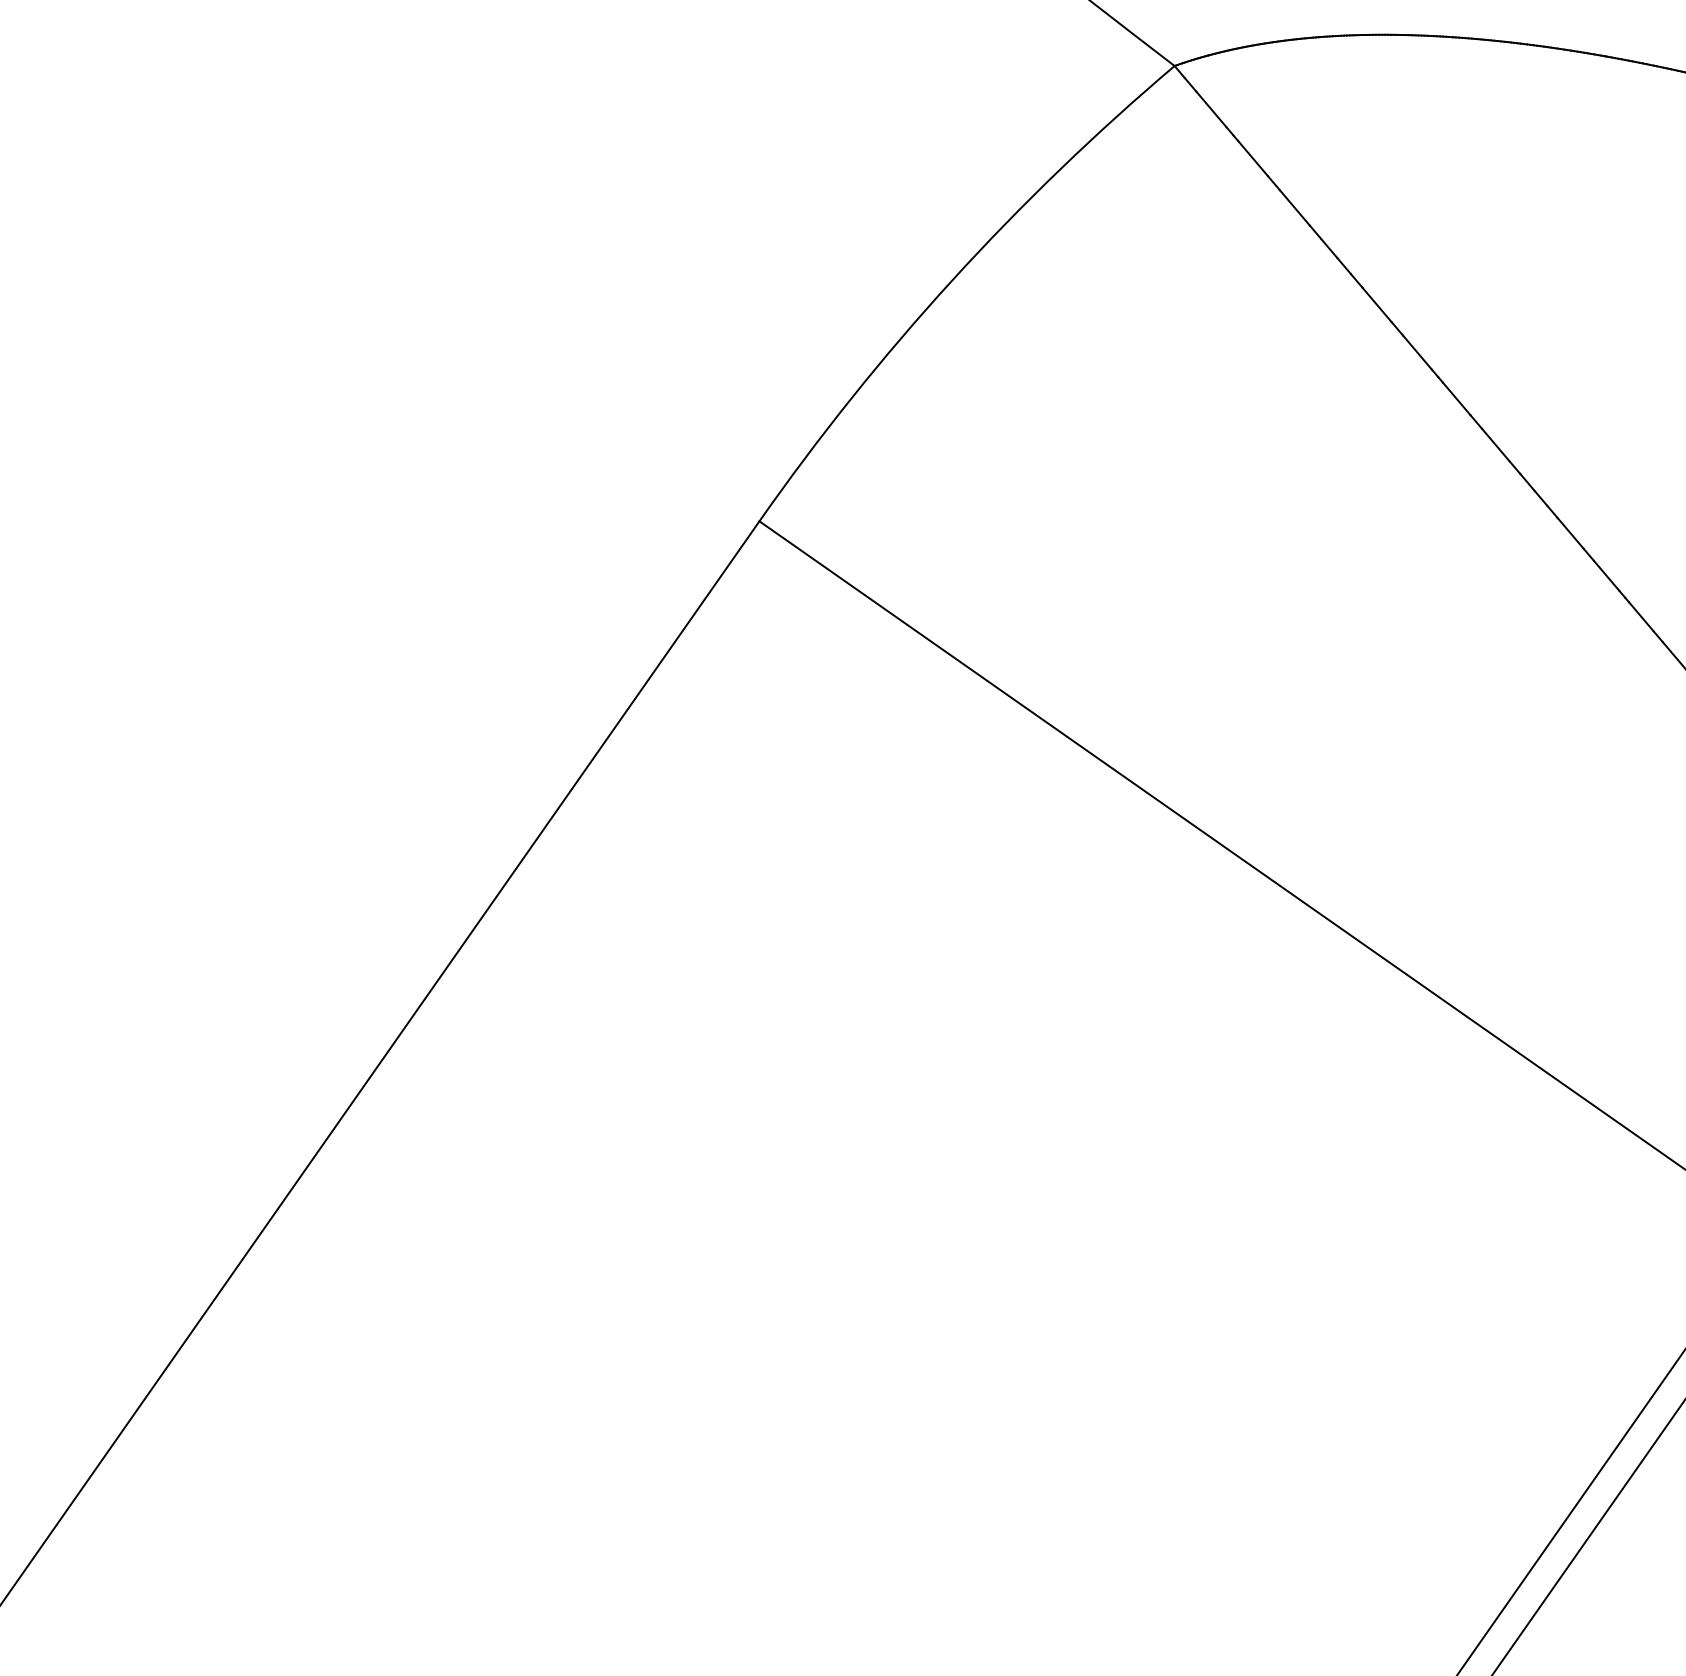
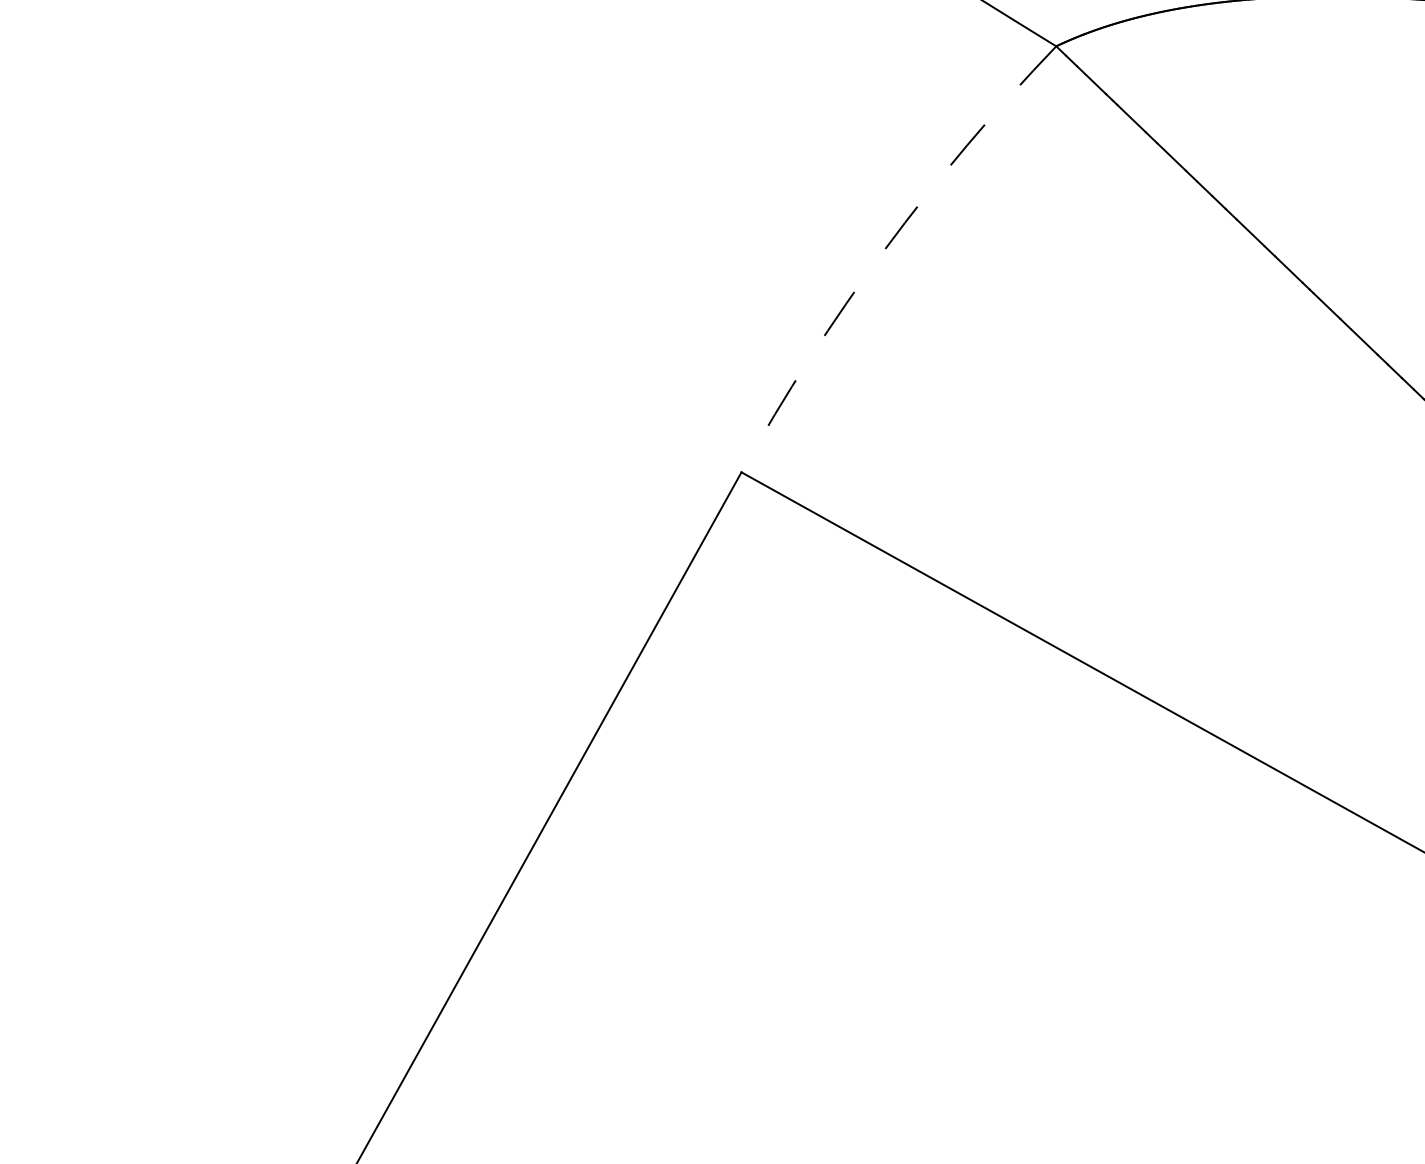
arc: (952, 280) -> (885, 249), solid -> dashed

